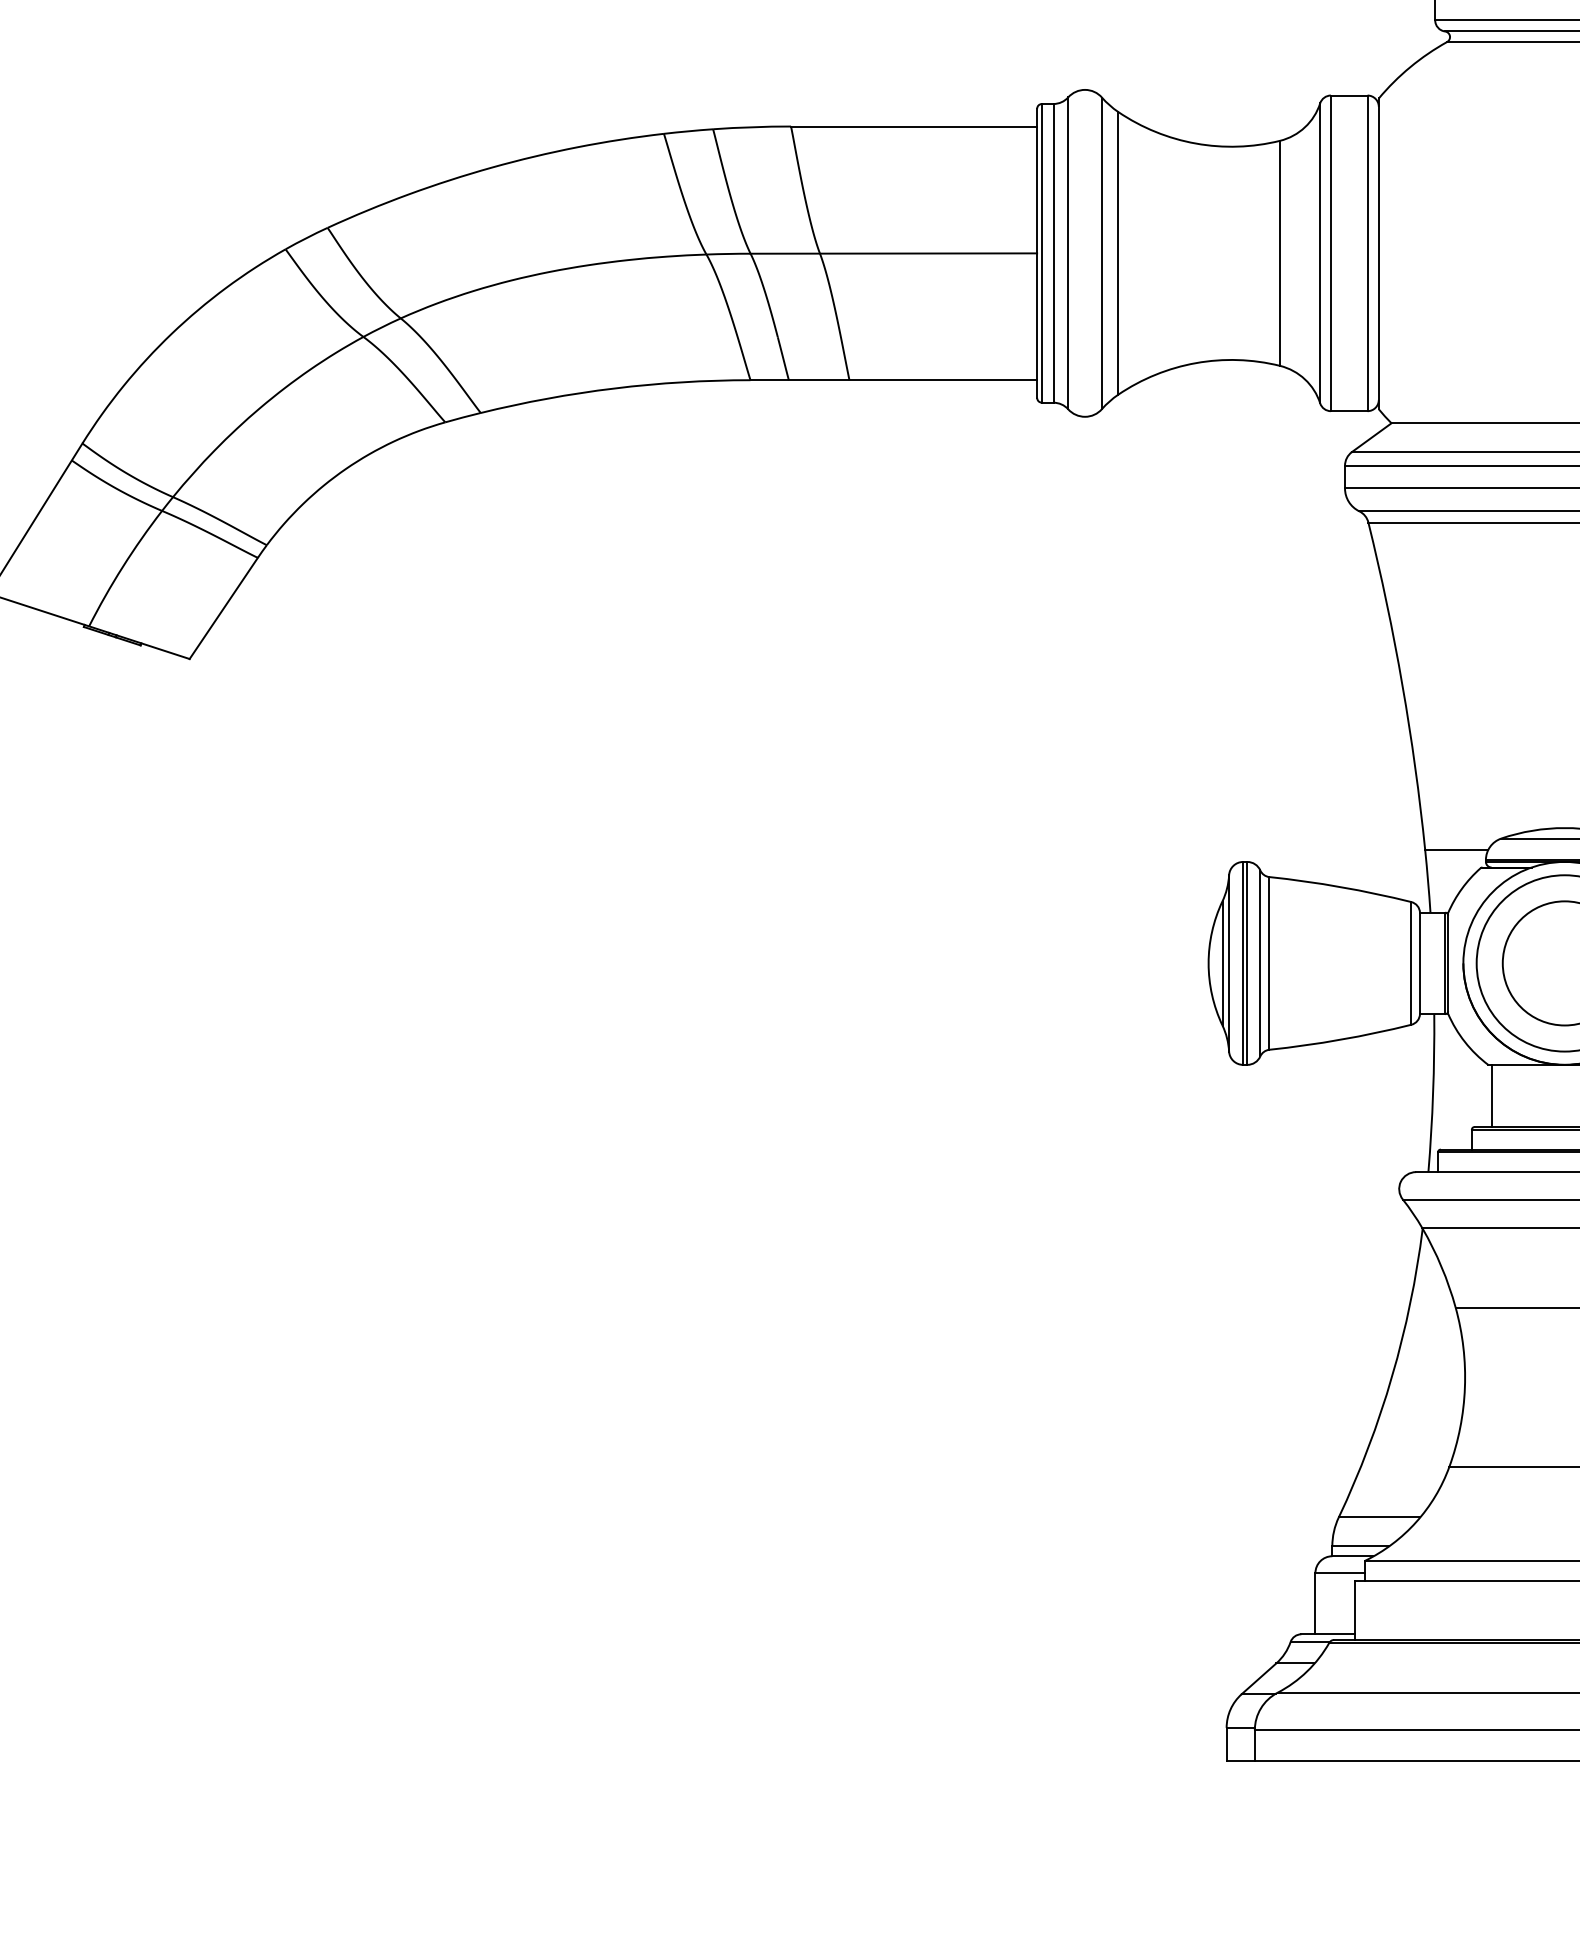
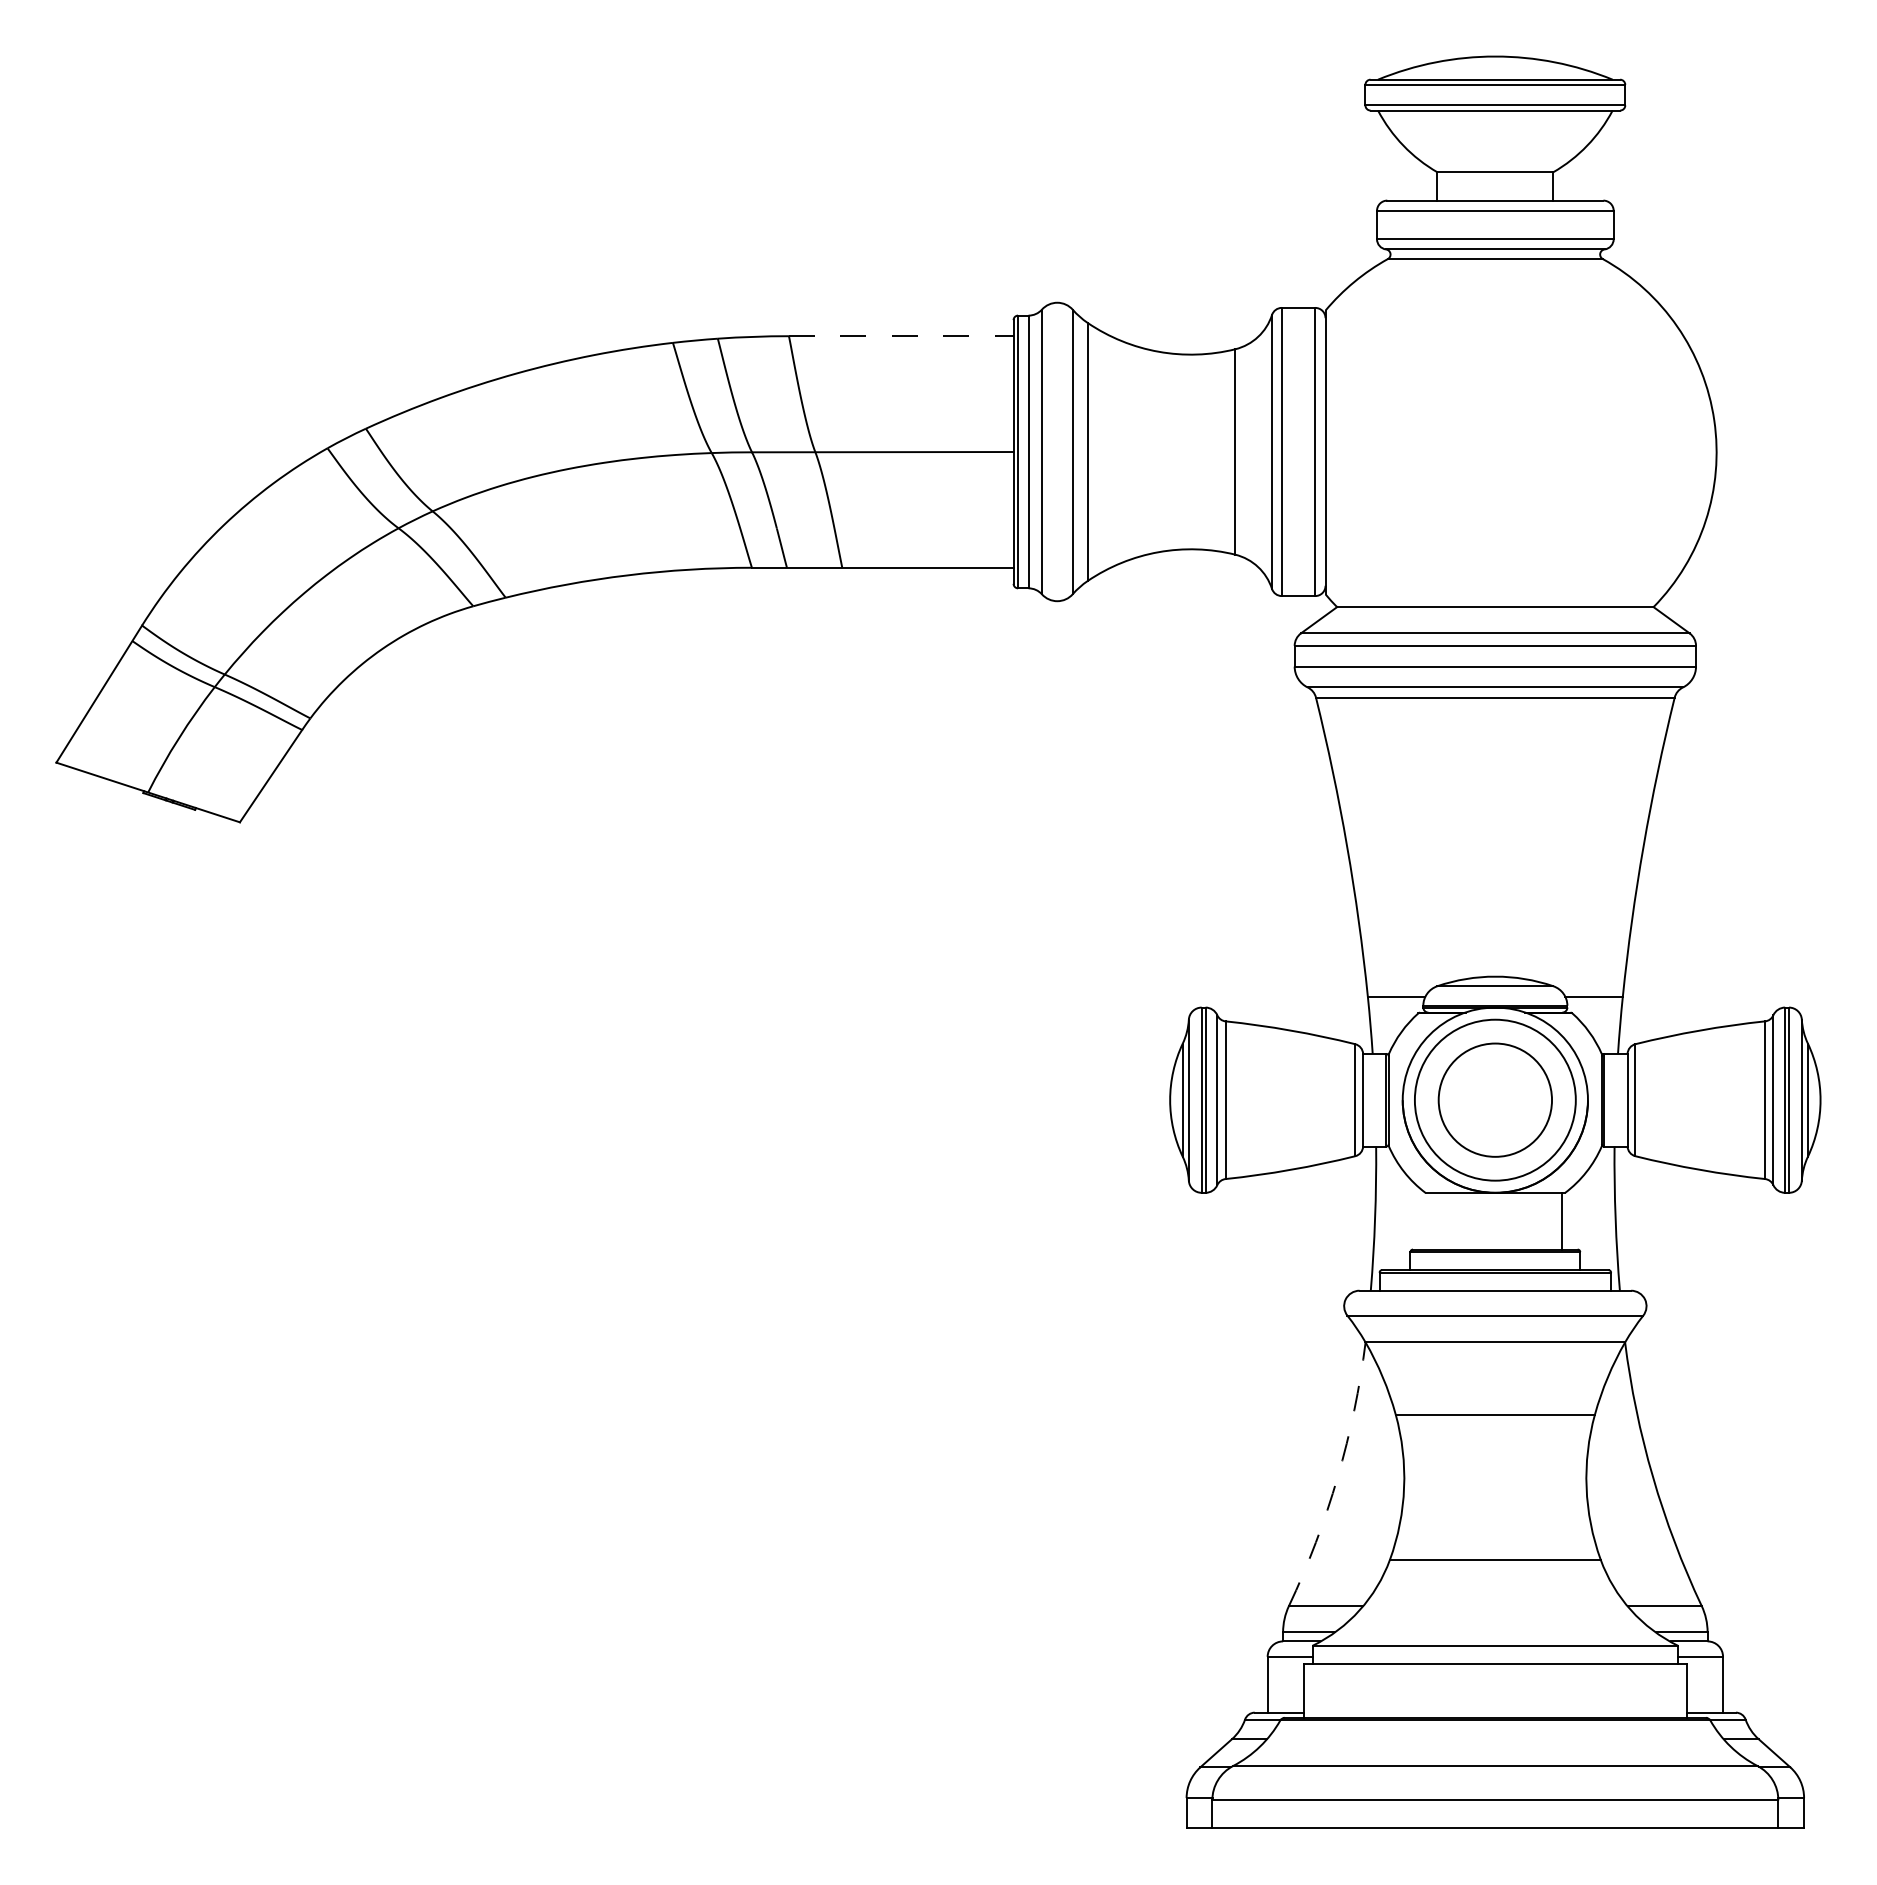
line: (914, 126) -> (901, 336), solid -> dashed
line: (1491, 1095) -> (1428, 1220), removed
arc: (1391, 1376) -> (1337, 1477), solid -> dashed

